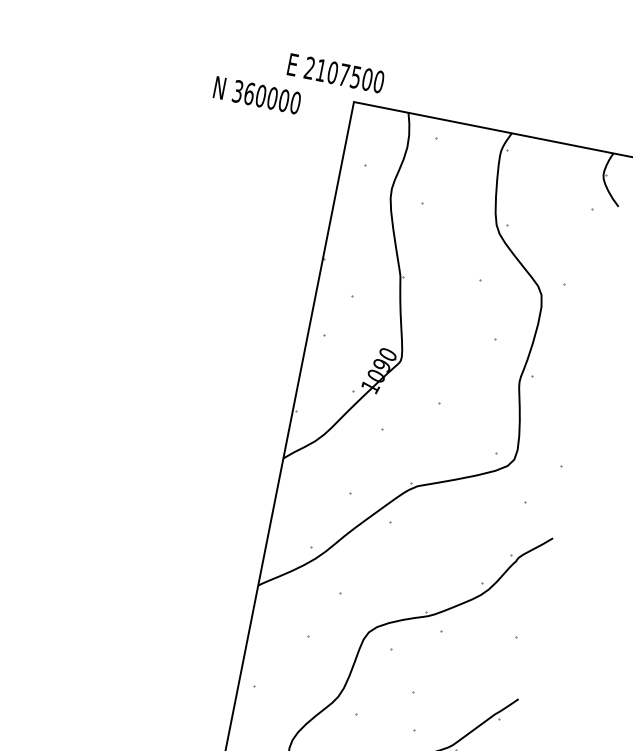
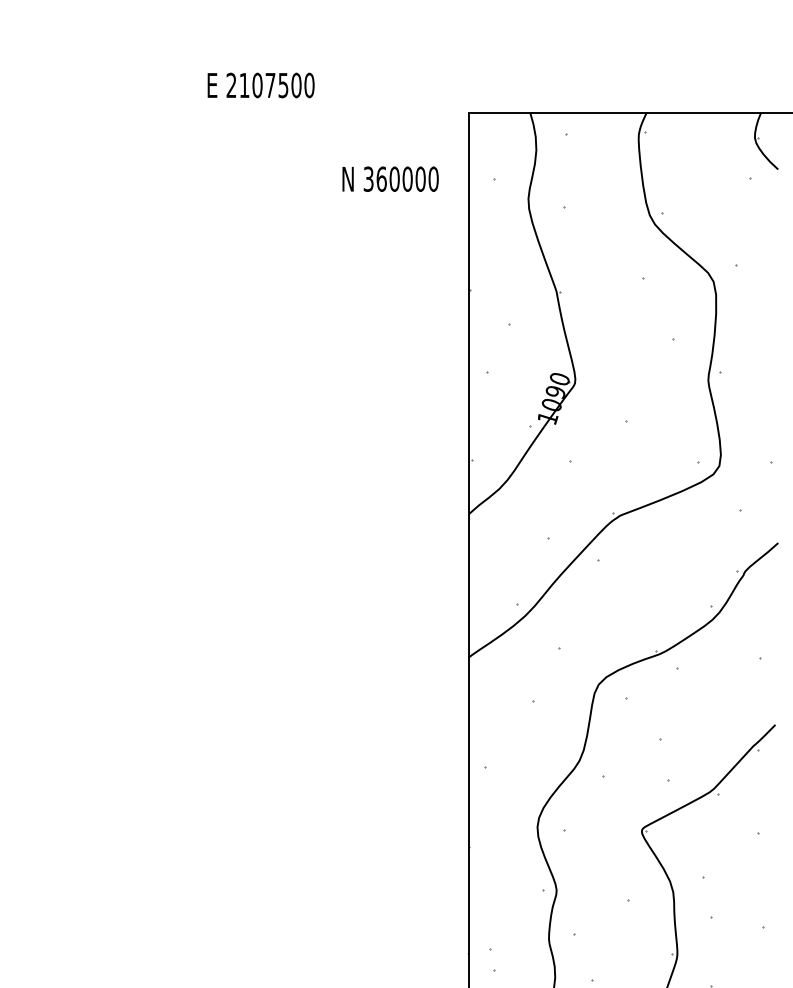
text: (335, 73) -> (260, 85), moved
text: (257, 94) -> (390, 178), moved

